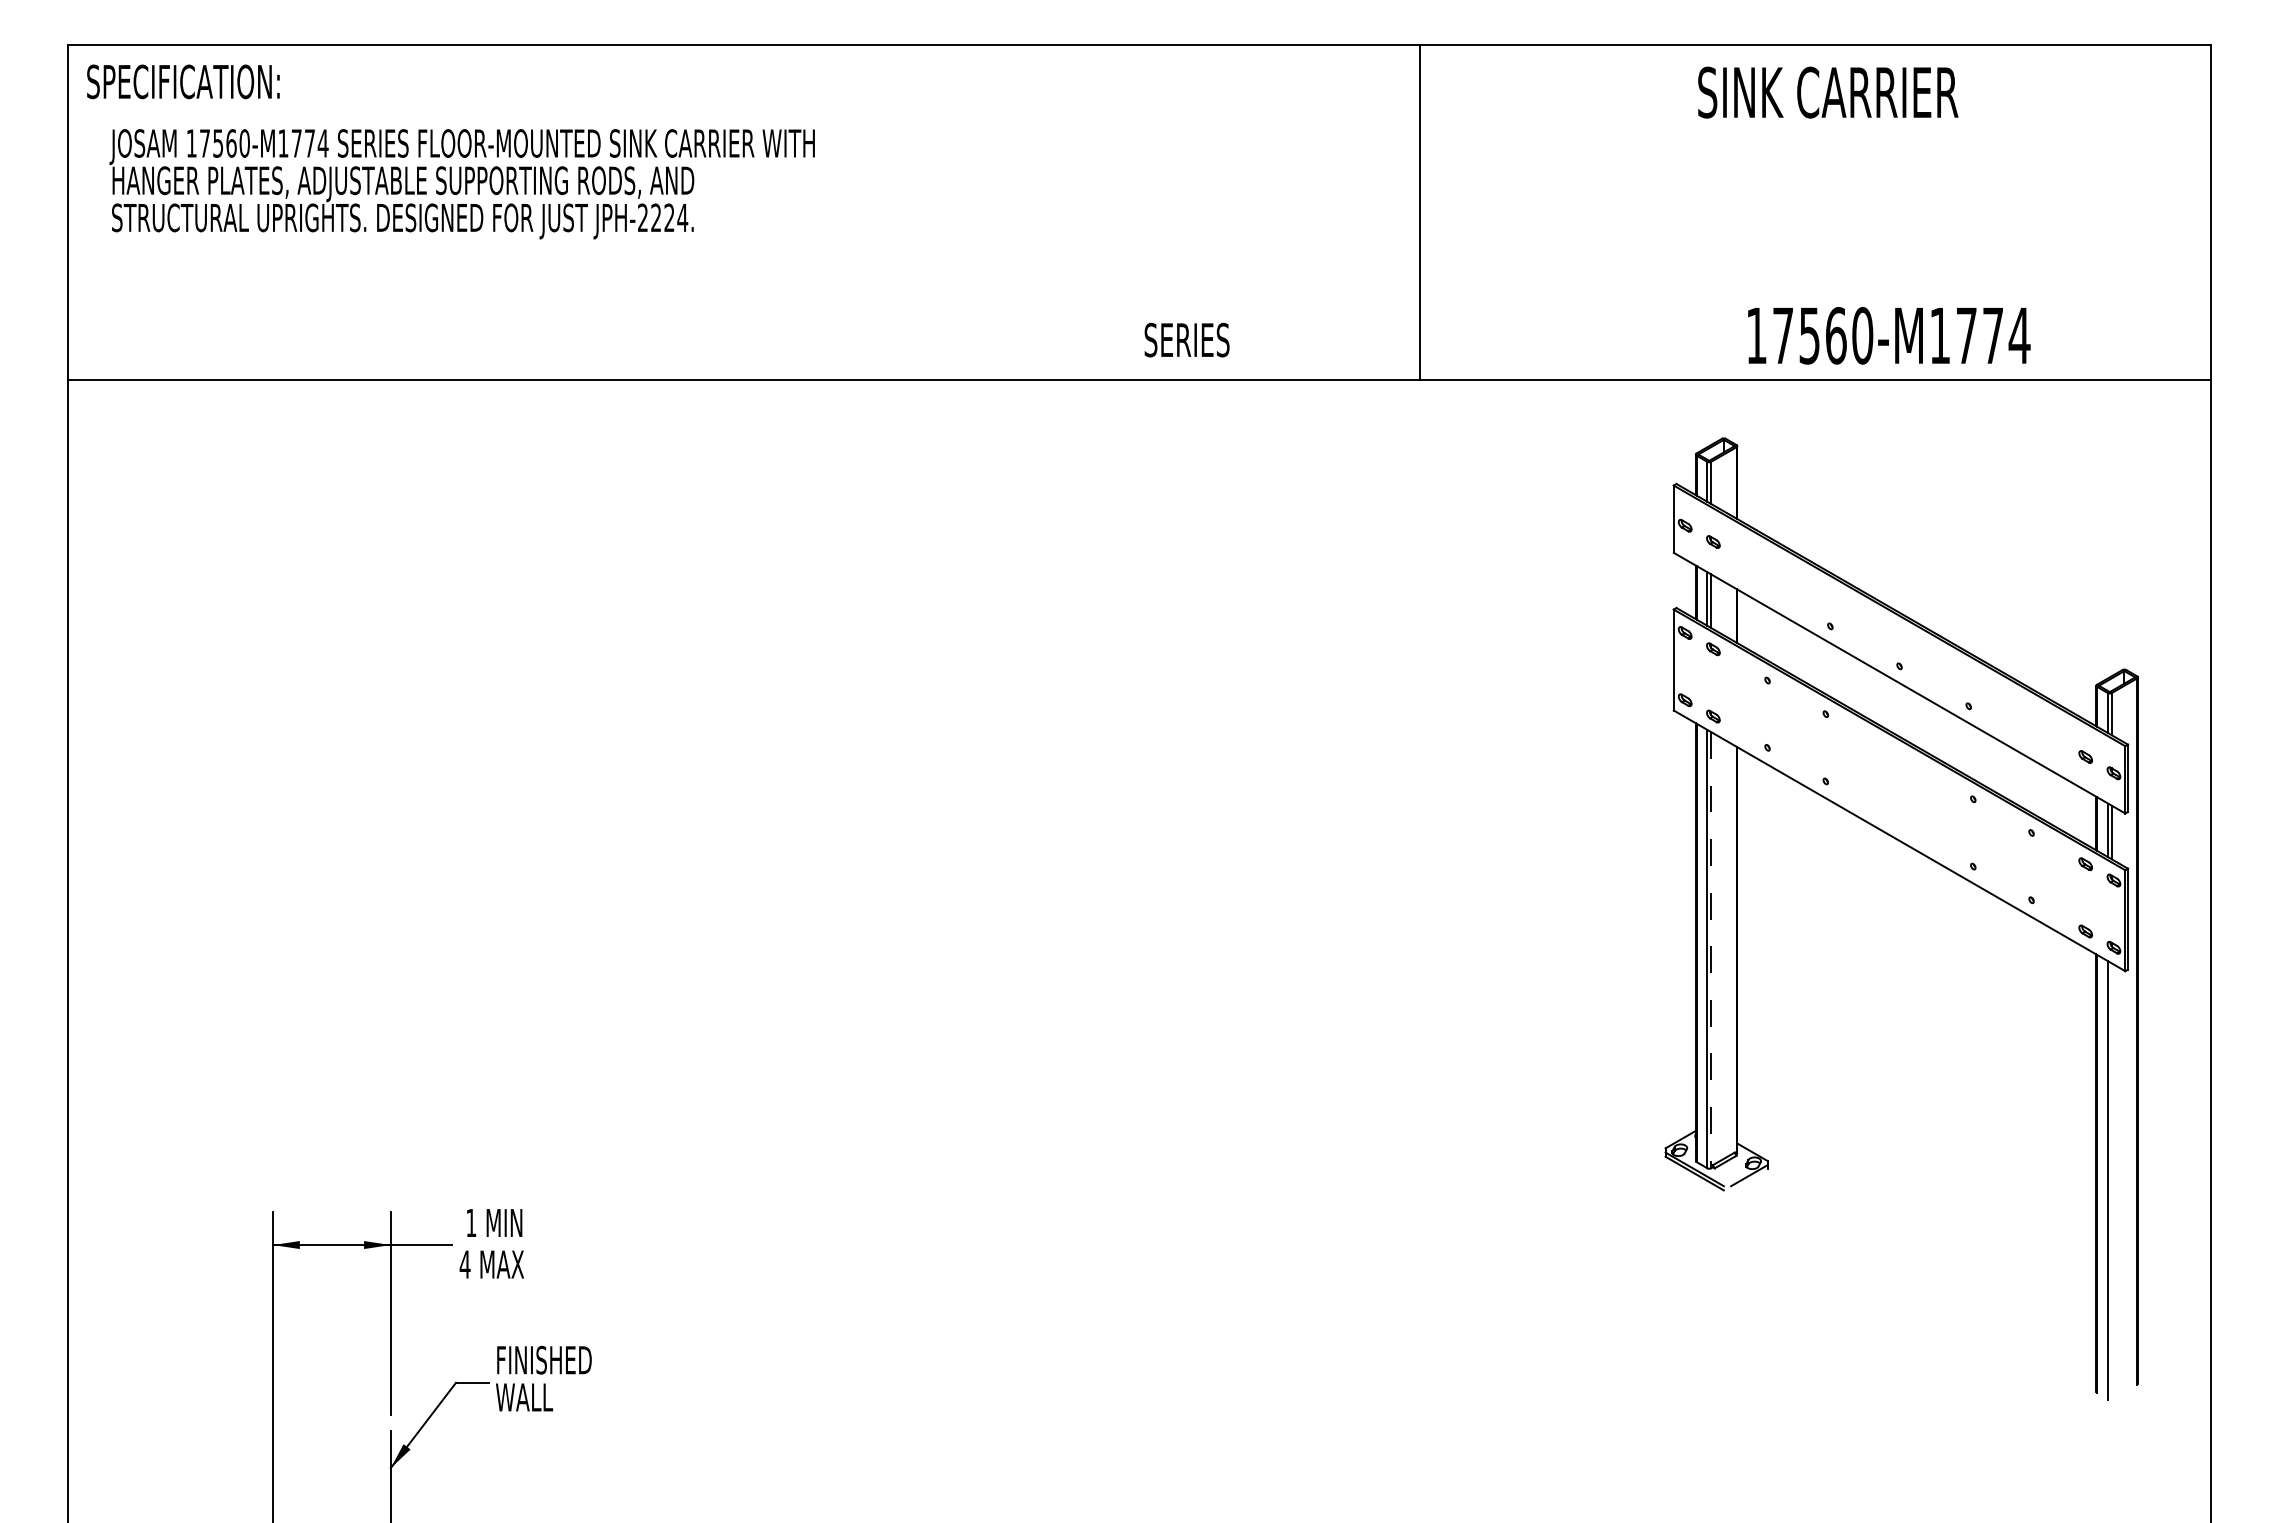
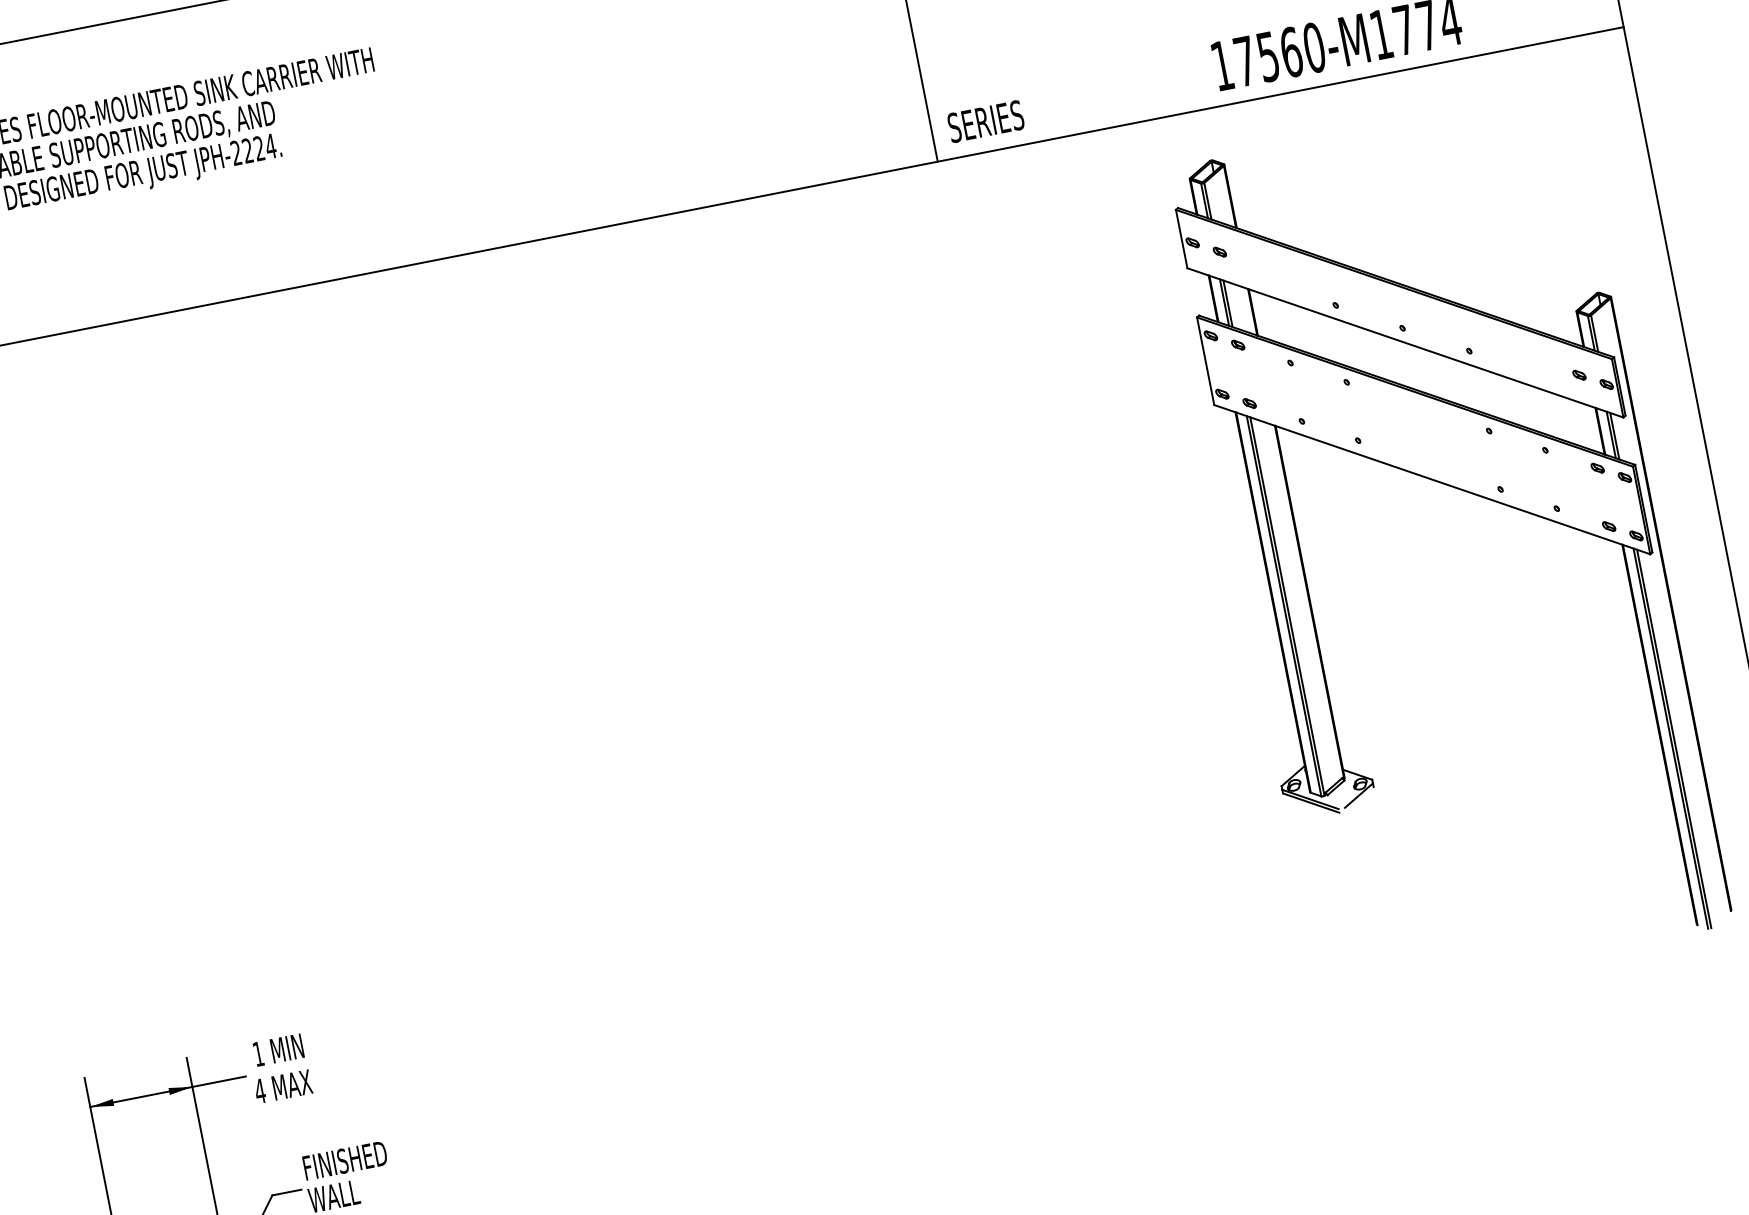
text: (1186, 339) -> (985, 121), moved
line: (1711, 950) -> (1287, 606), dashed -> solid
line: (2111, 1181) -> (1674, 739), added

